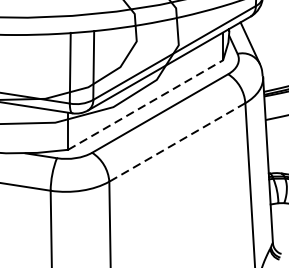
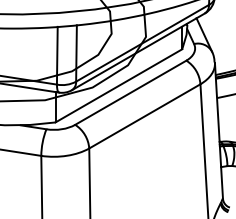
line: (146, 104) -> (119, 85), dashed -> solid
line: (176, 142) -> (144, 116), dashed -> solid

